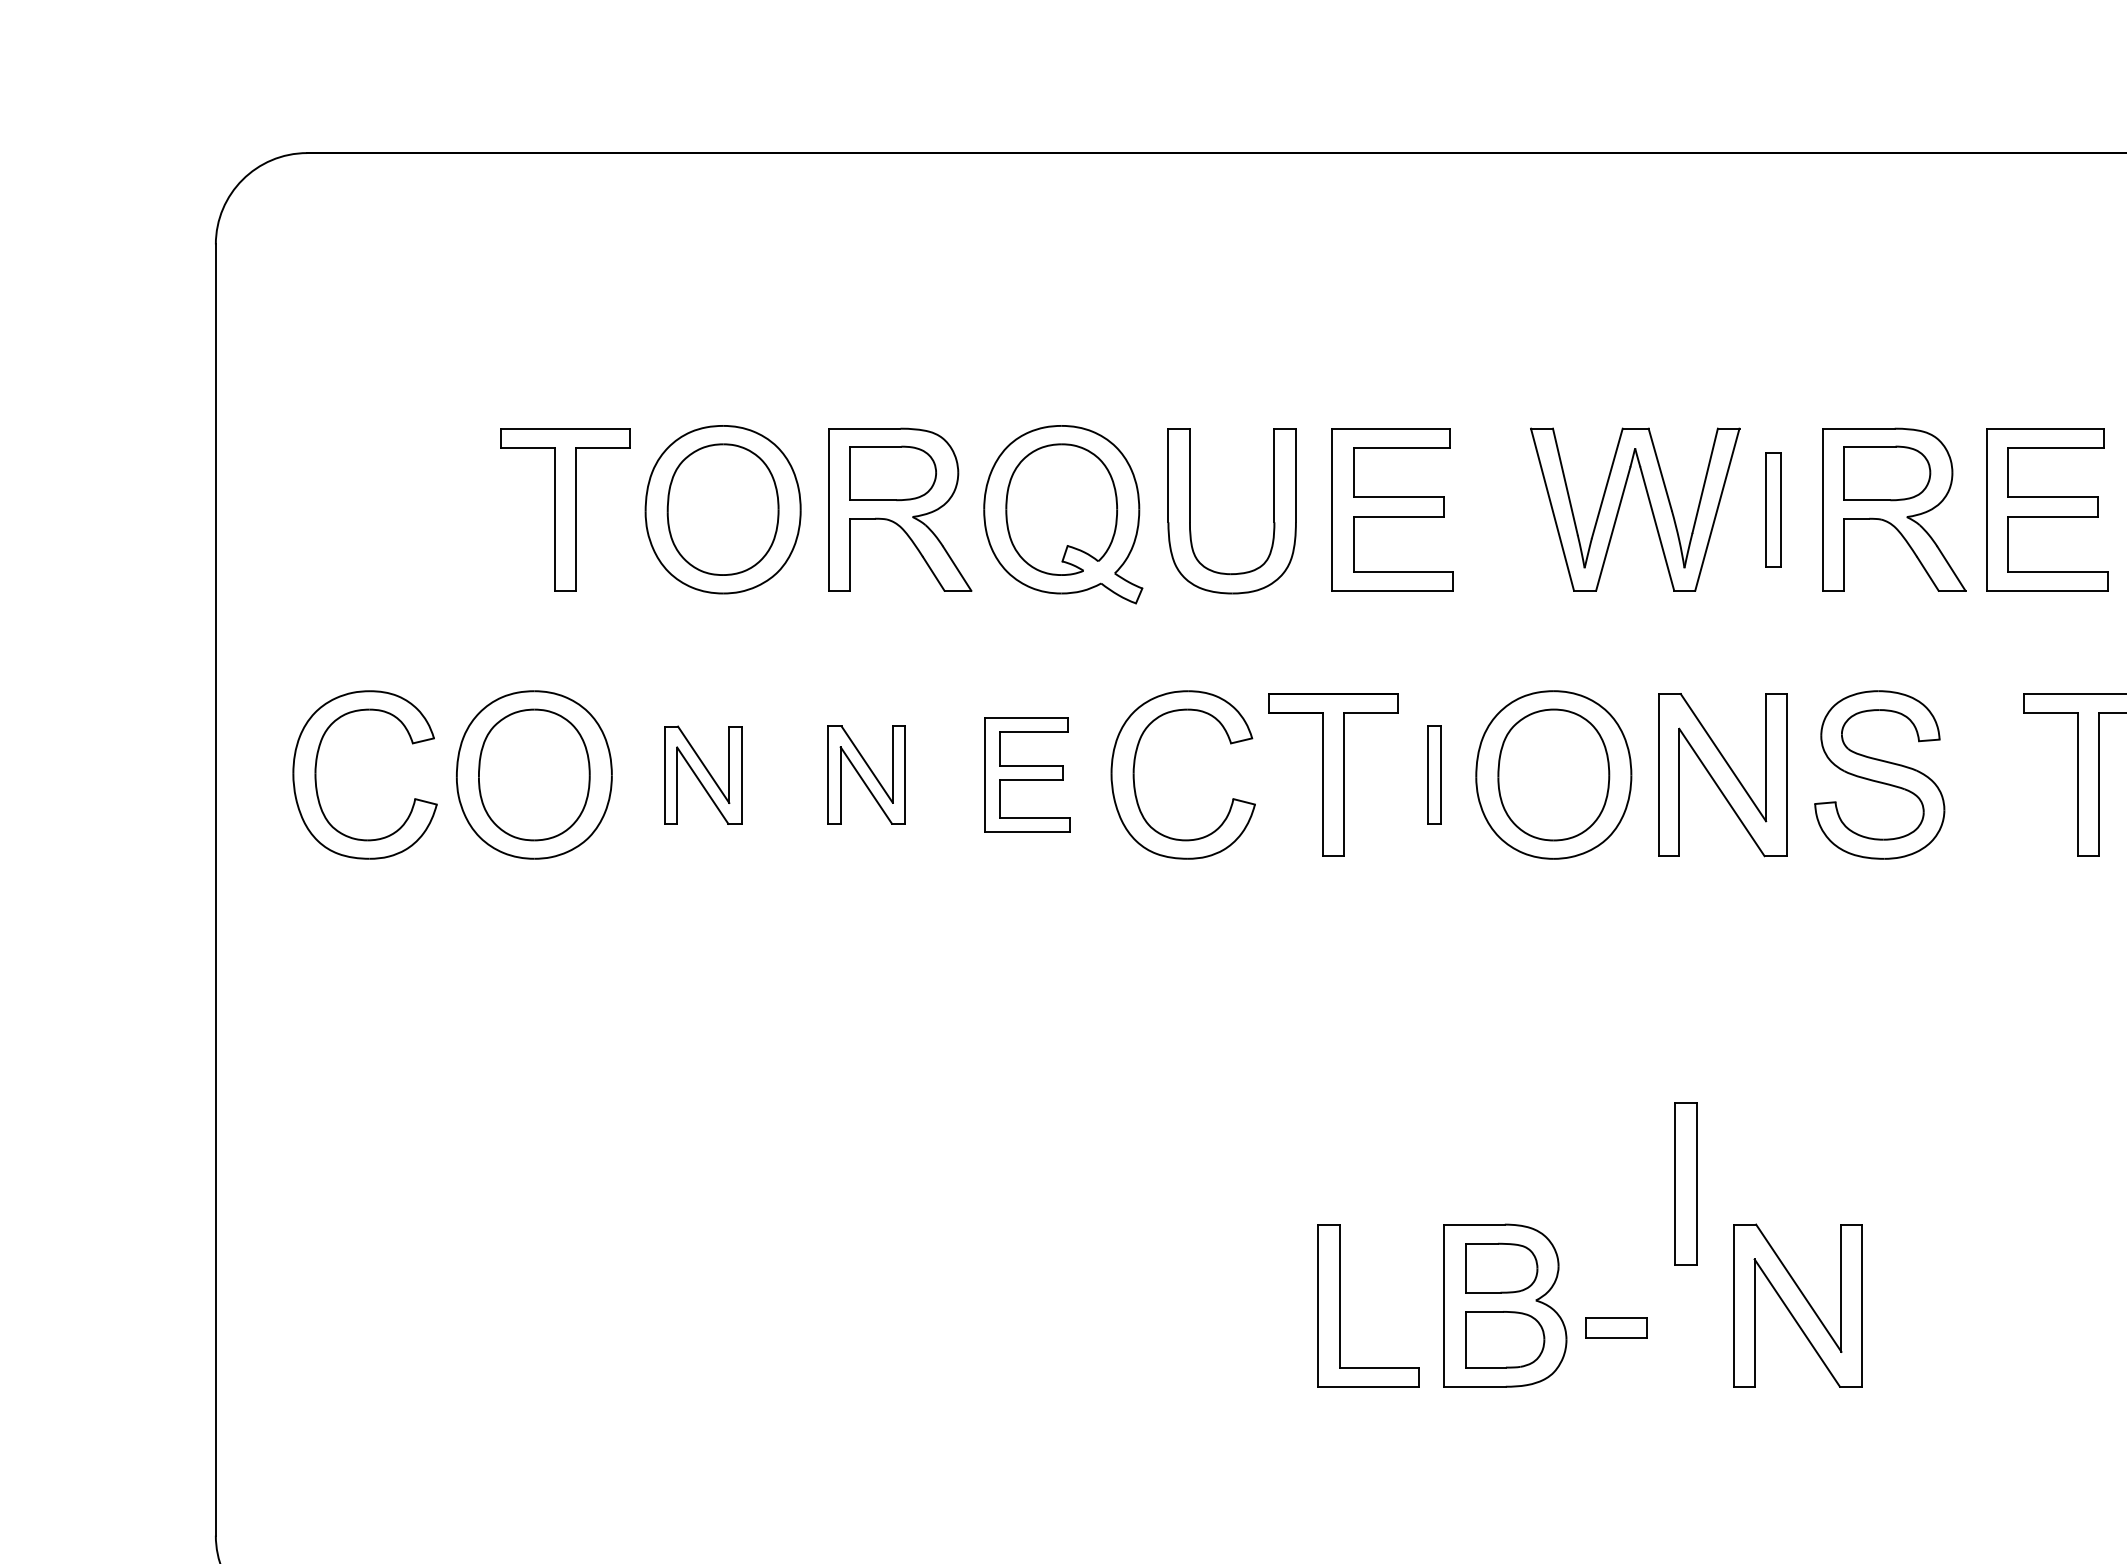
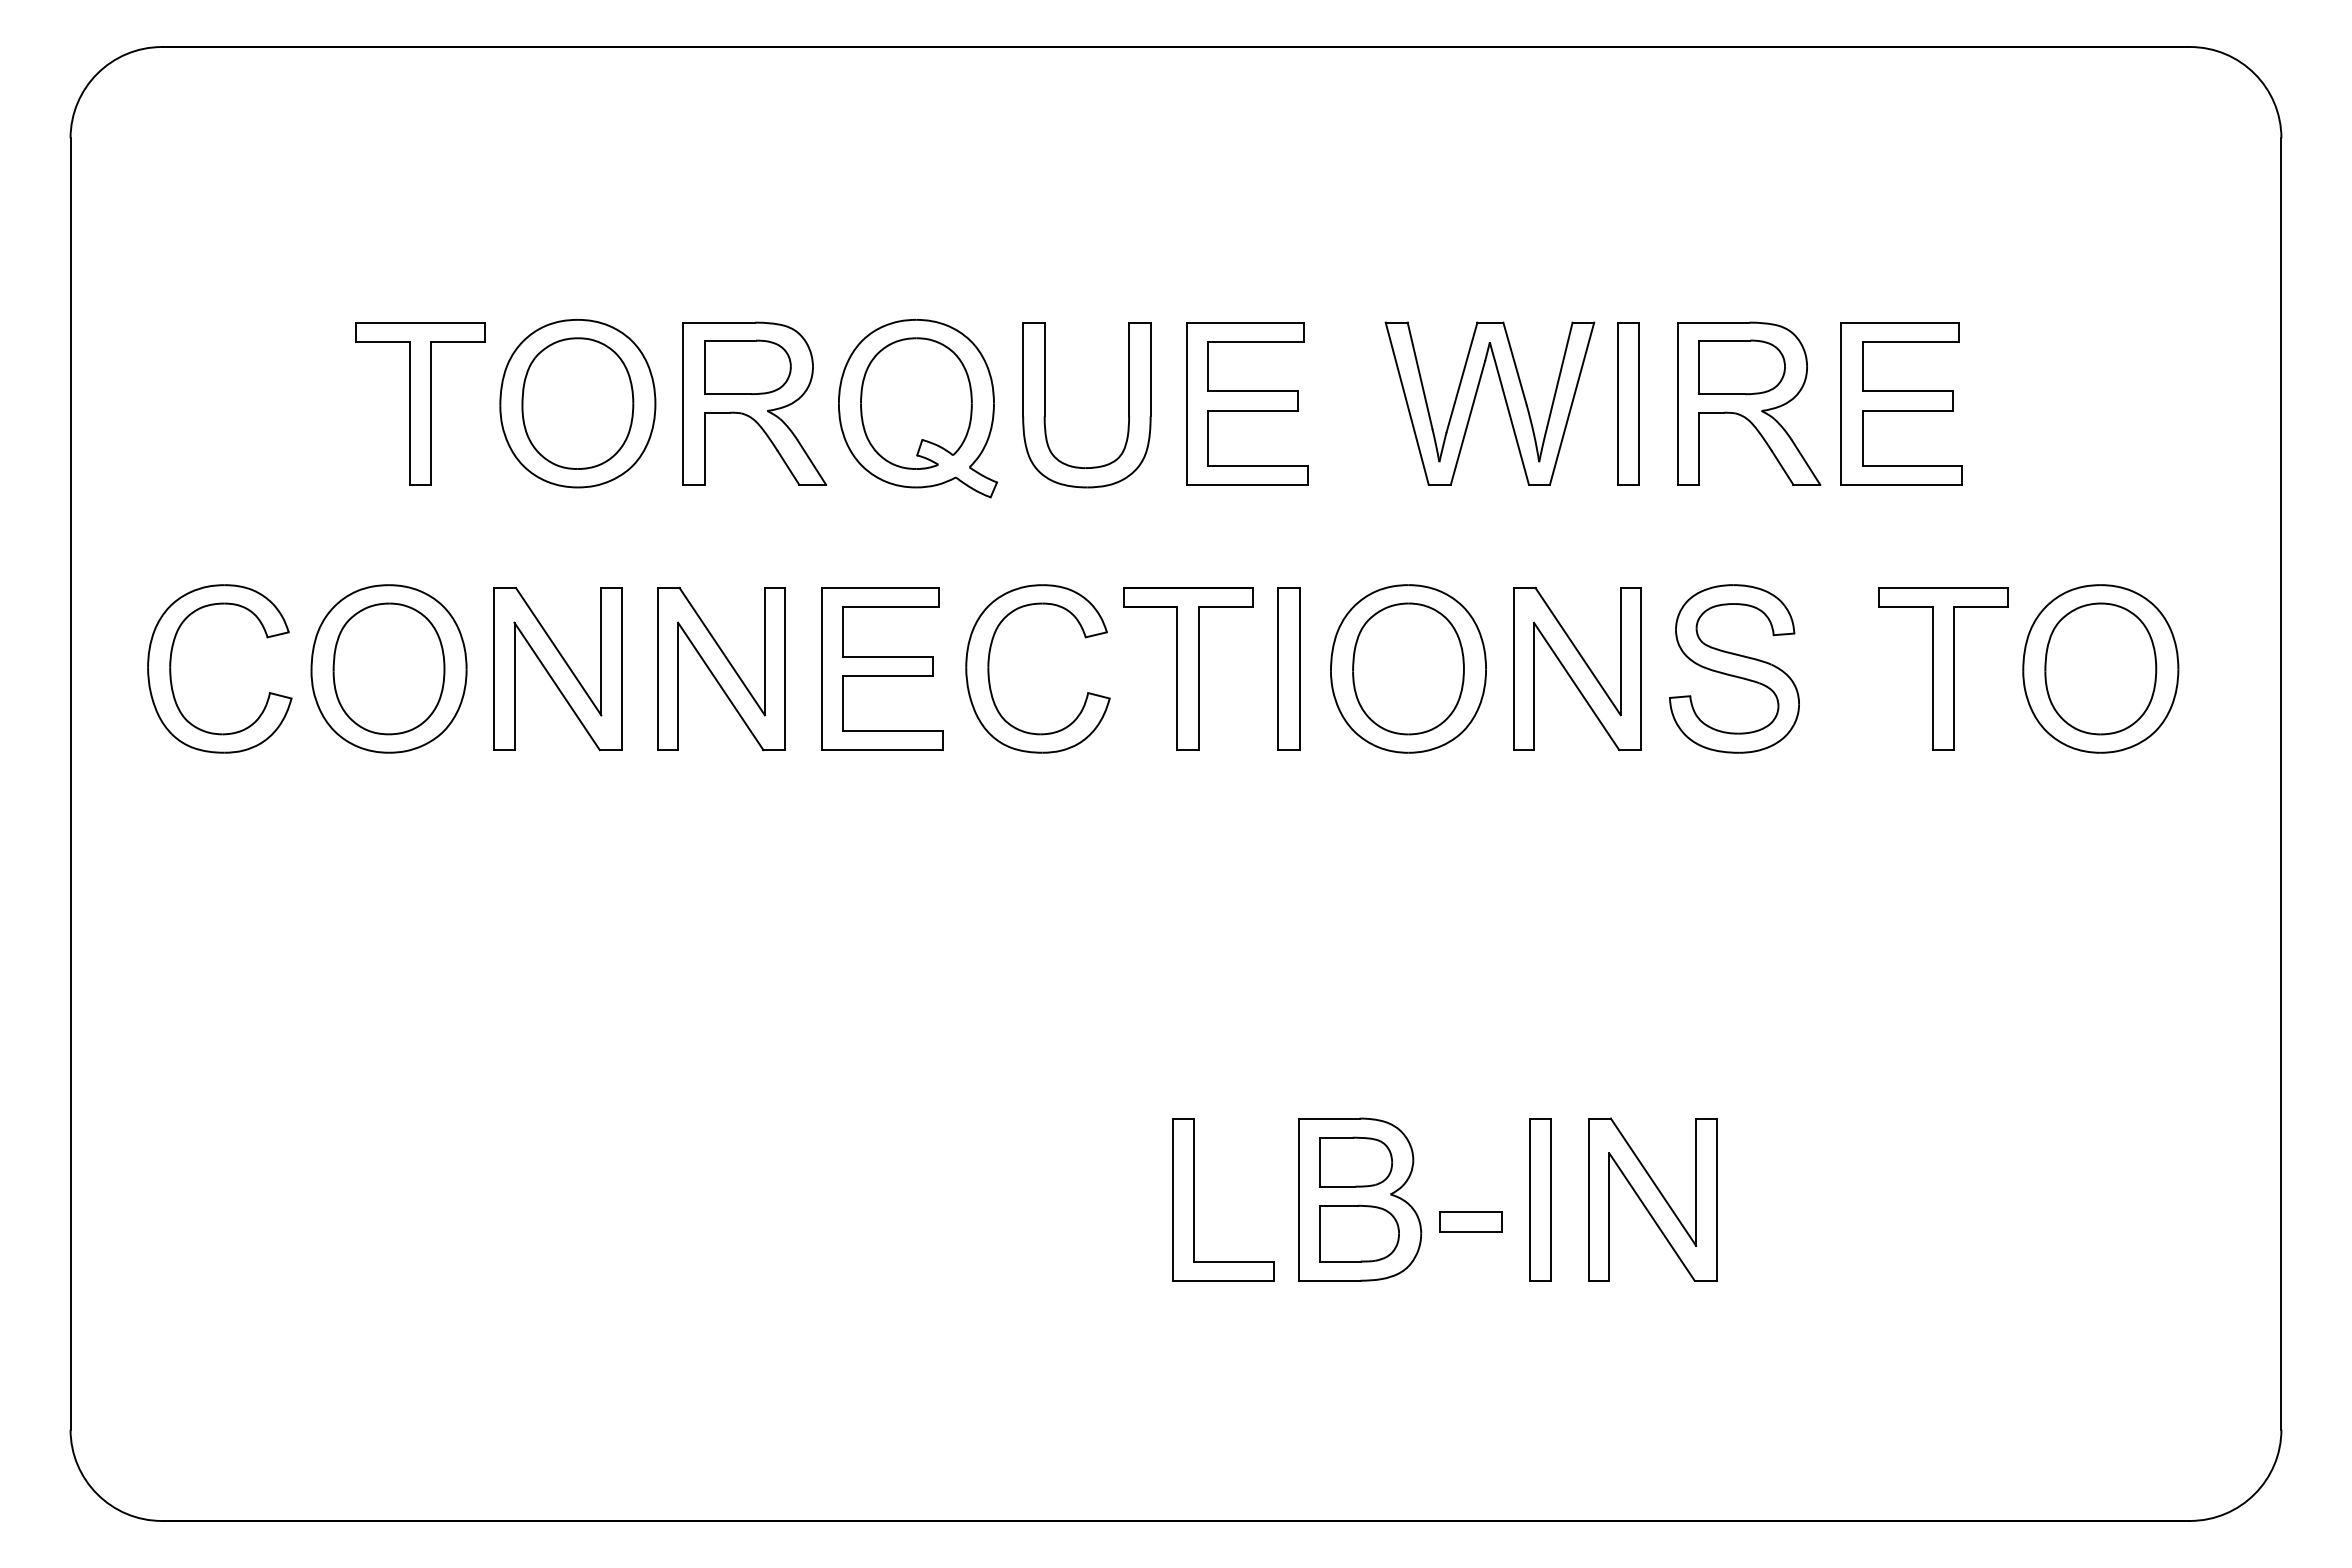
part: (1773, 509) -> (1628, 403), size x1.43
part: (866, 774) -> (721, 668), size x1.67
part: (1027, 774) -> (882, 668), size x1.43
part: (1433, 774) -> (1288, 668), size x1.67
part: (702, 775) -> (557, 669), size x1.67
part: (1685, 1183) -> (1540, 1199), moved

